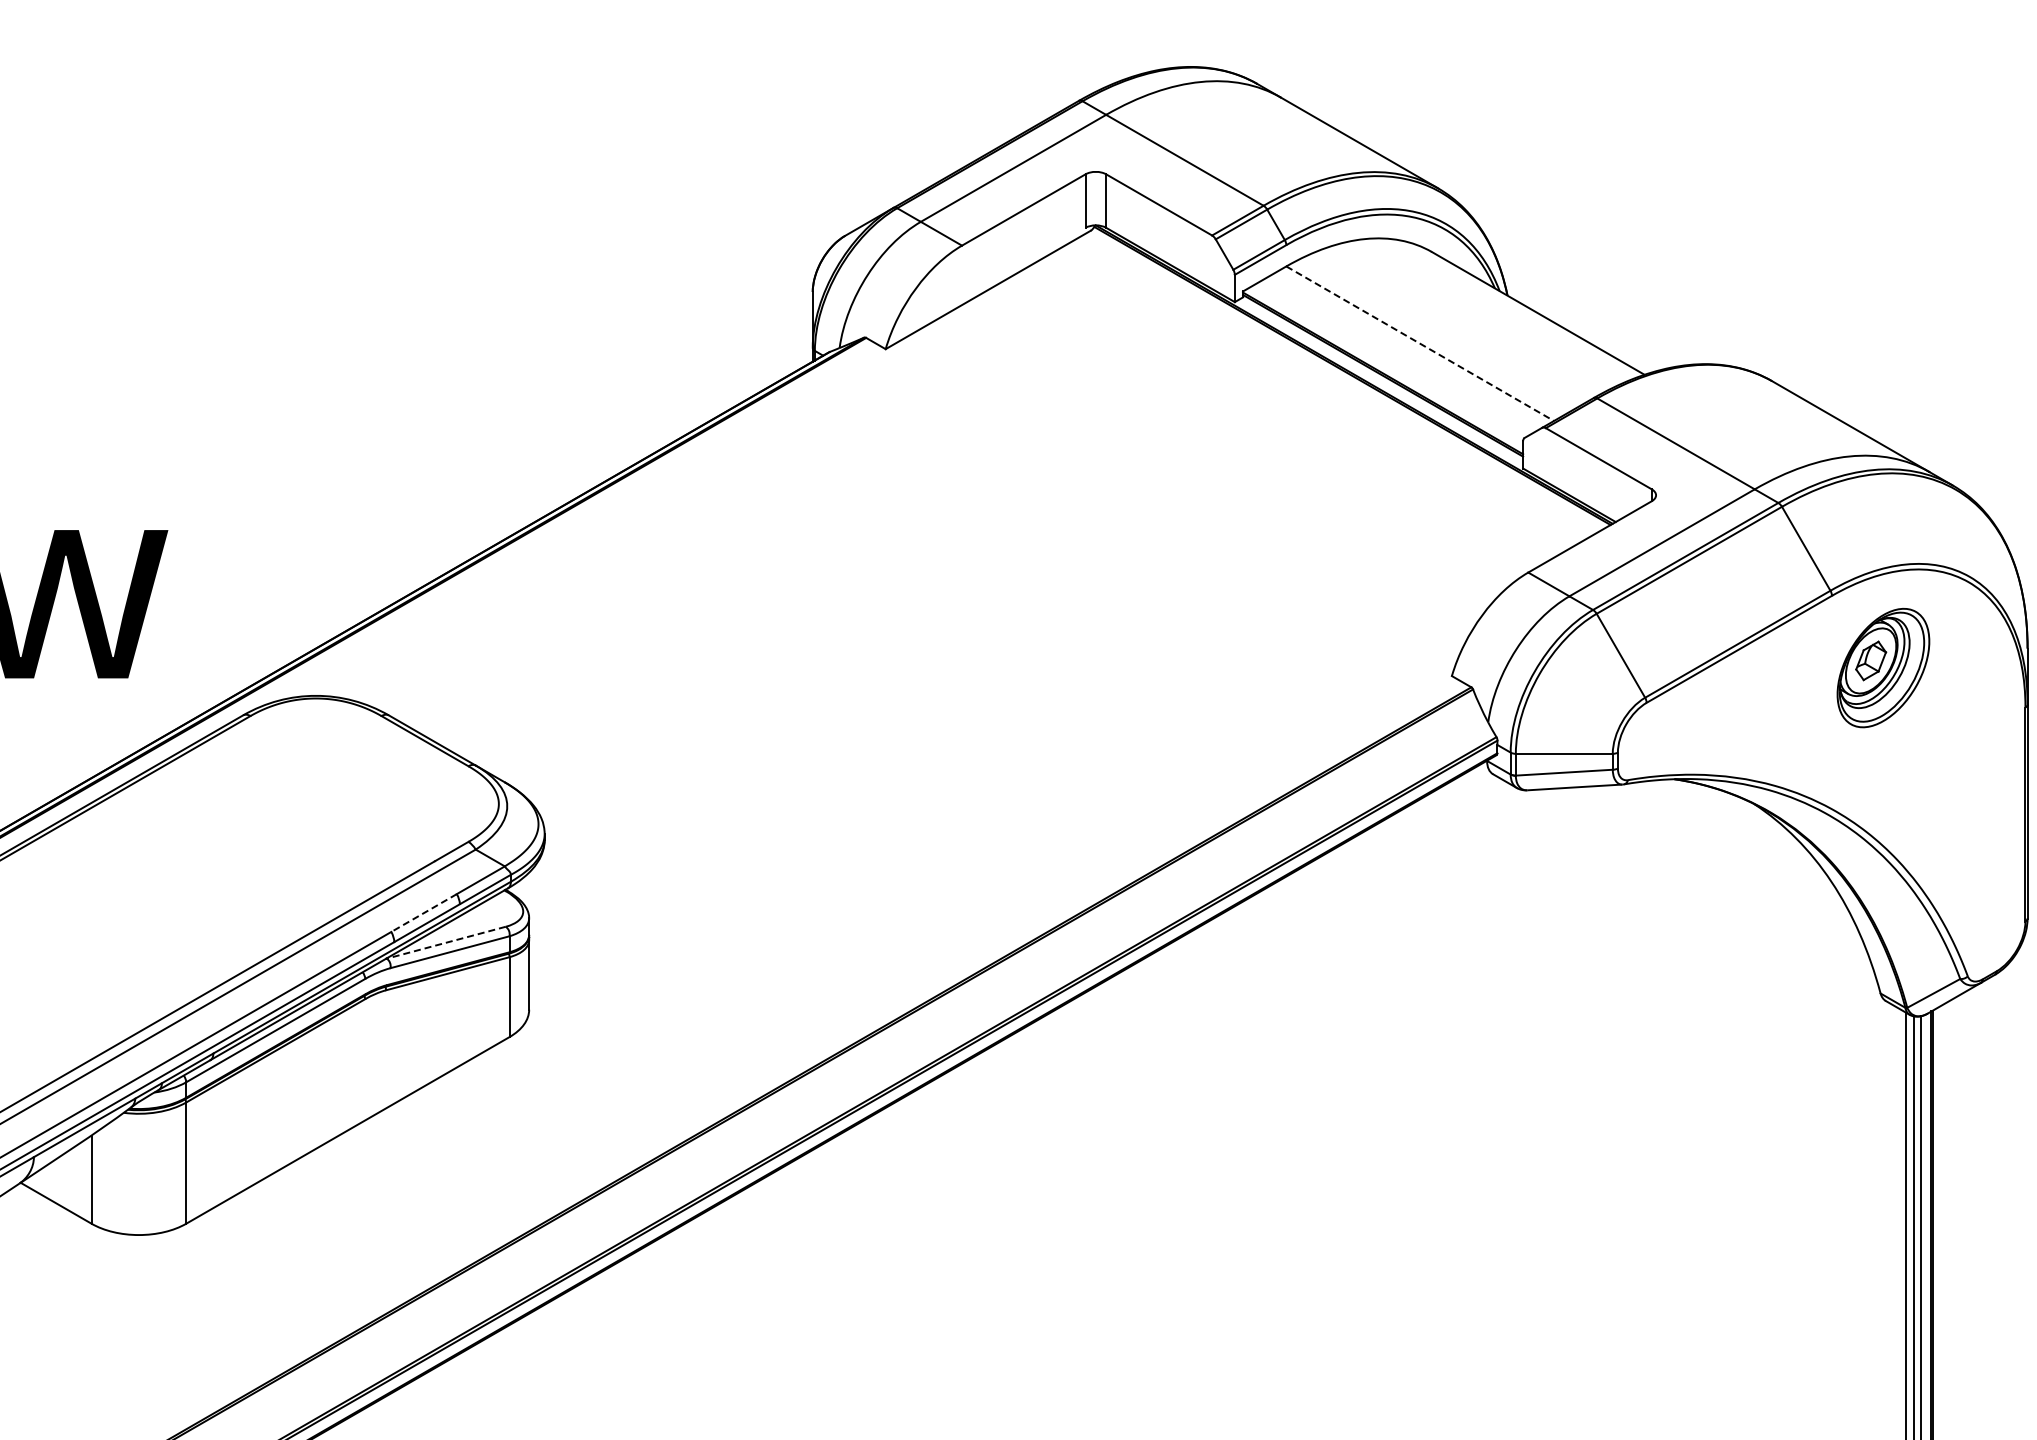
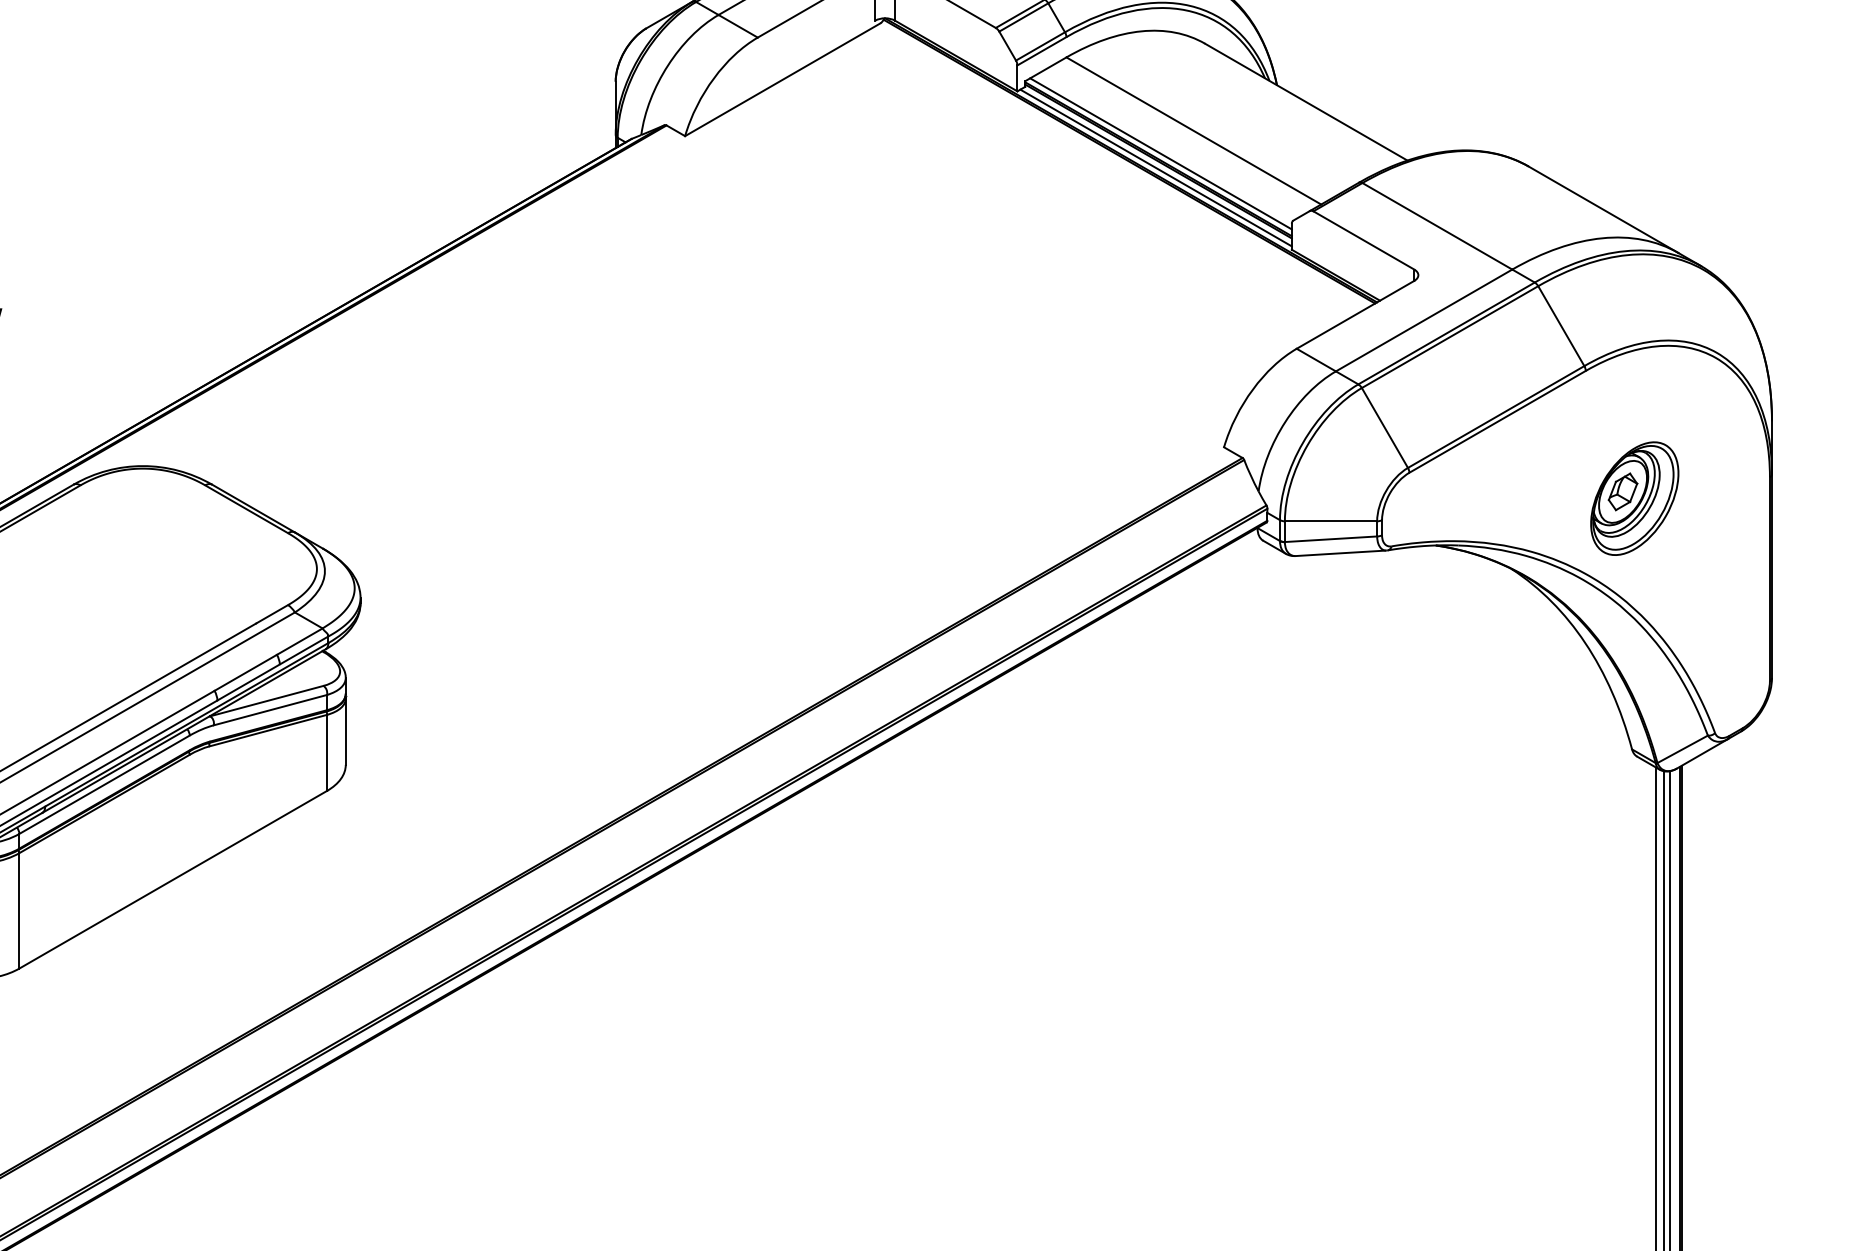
line: (1420, 343) -> (1194, 130), dashed -> solid
line: (1385, 367) -> (1160, 153), added
line: (1380, 382) -> (1156, 167), added
part: (1883, 668) -> (1634, 499), moved
line: (424, 913) -> (246, 673), dashed -> solid
line: (446, 942) -> (267, 700), dashed -> solid

